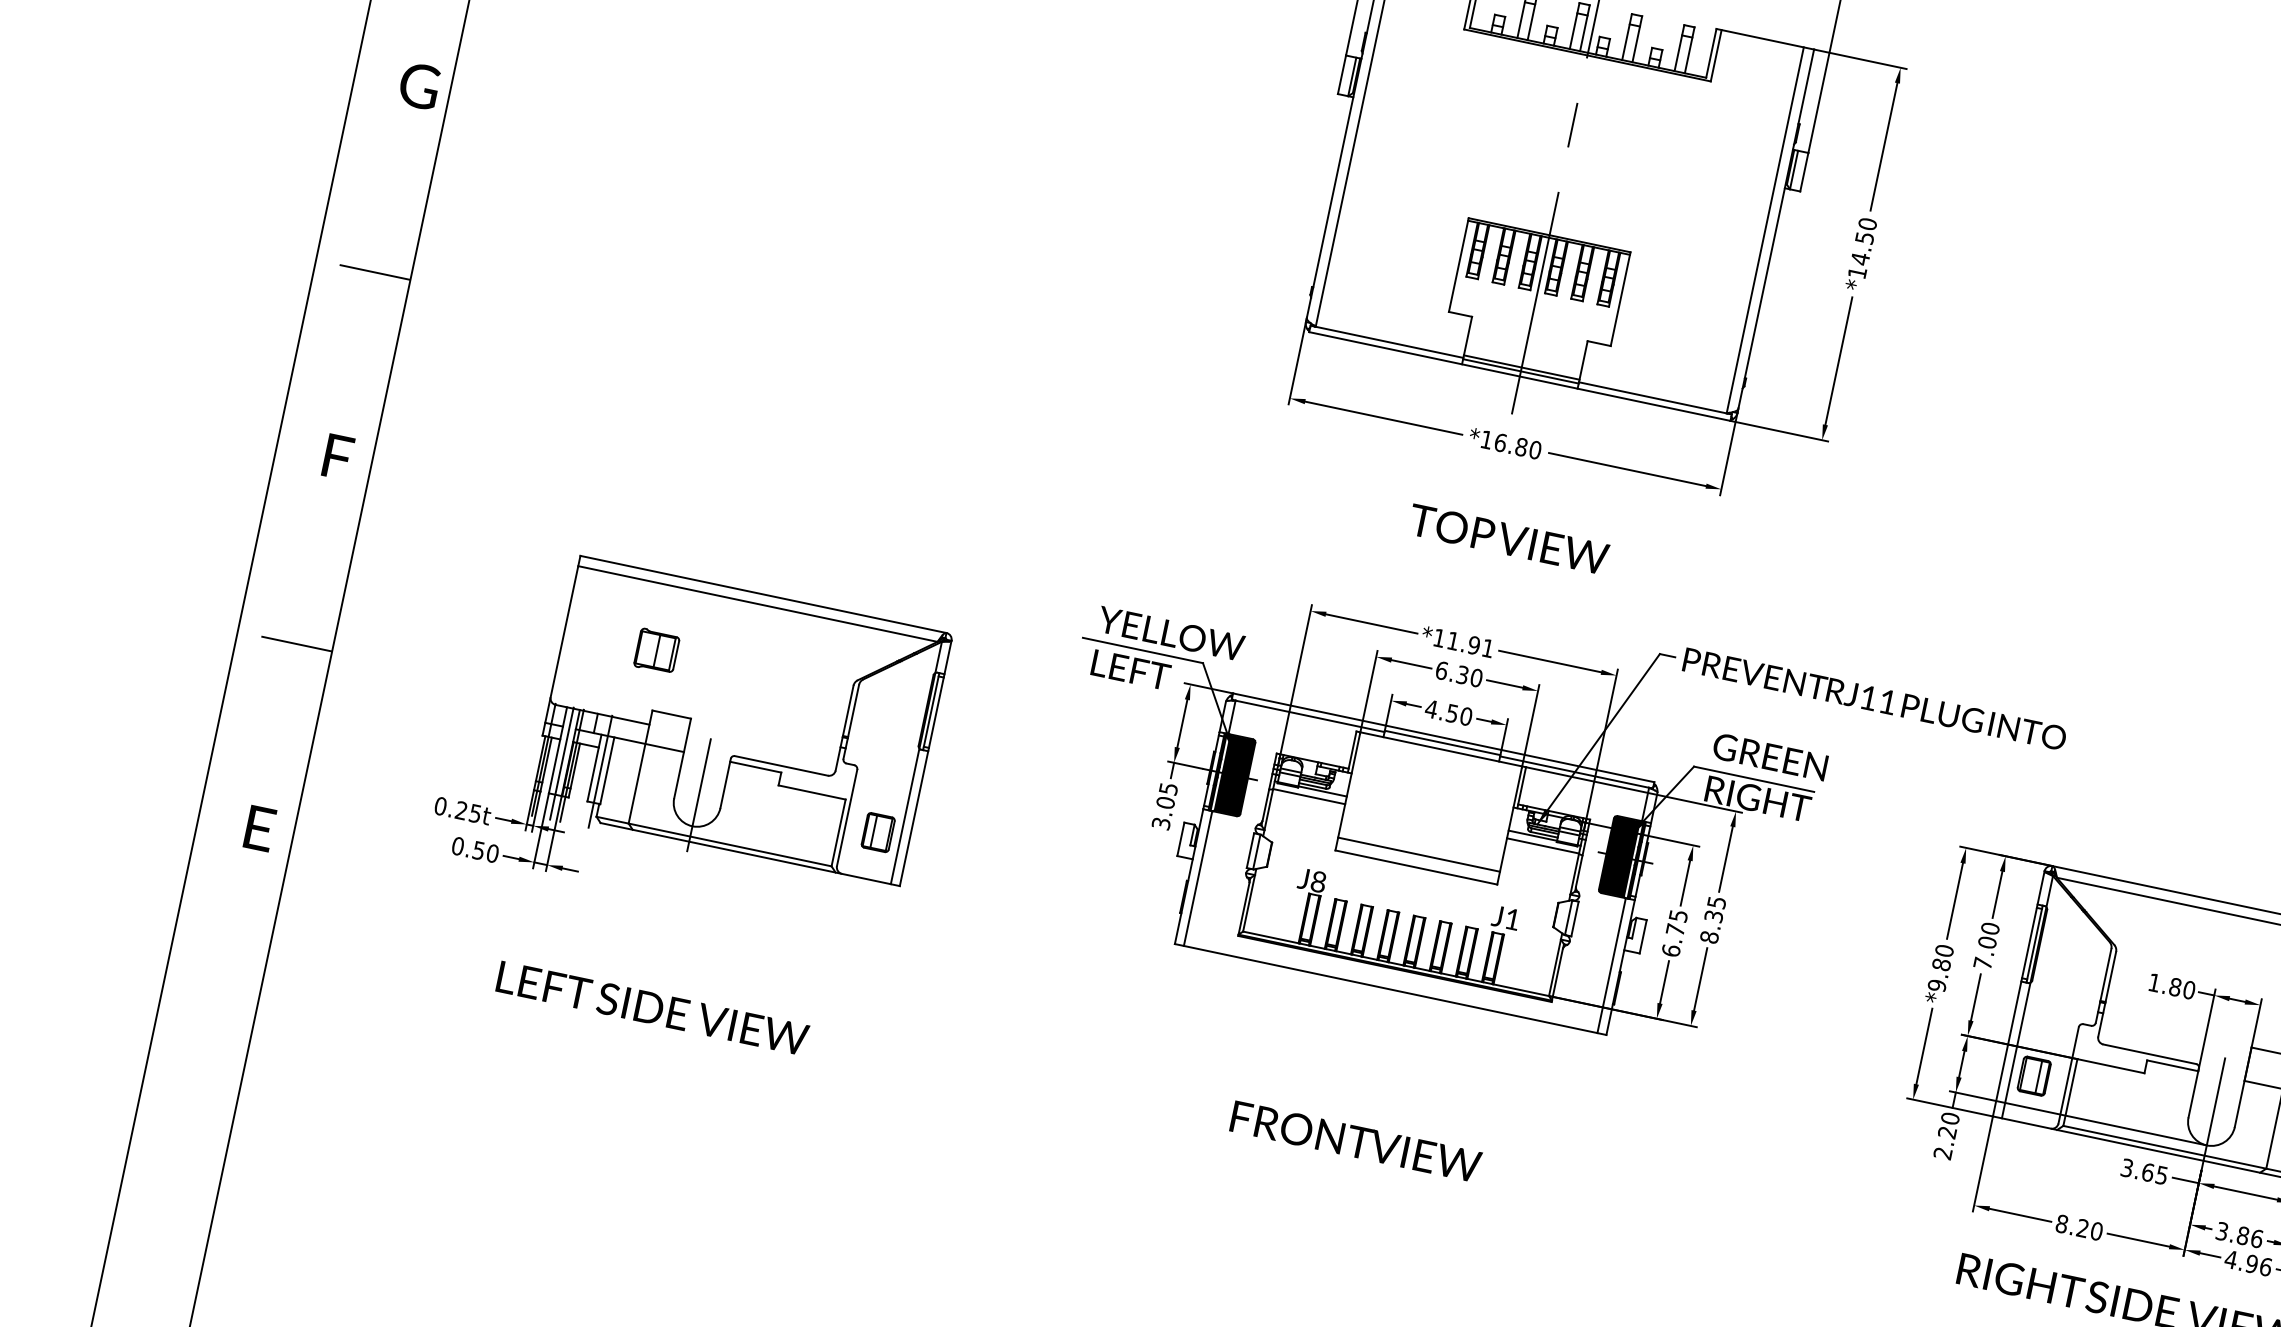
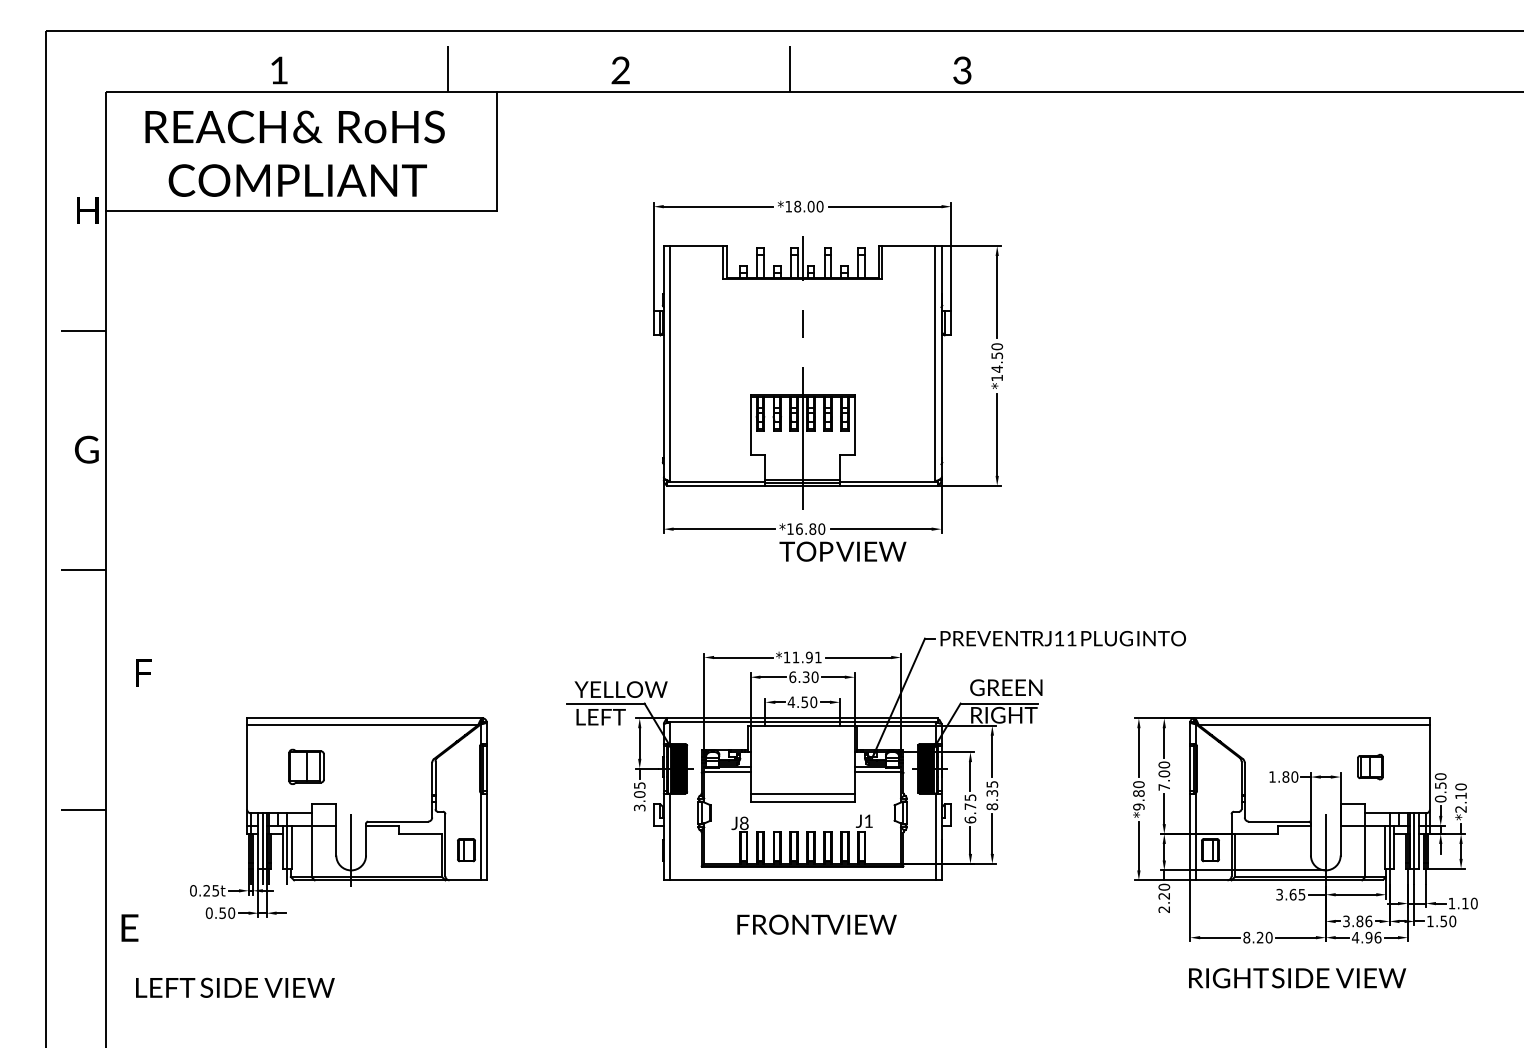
text: (337, 456) -> (143, 672), moved
text: (1508, 539) -> (842, 551), moved
part: (656, 651) -> (306, 767), size x1.4
text: (259, 827) -> (129, 927), moved
text: (653, 1007) -> (235, 987), moved
text: (1355, 1141) -> (816, 924), moved

